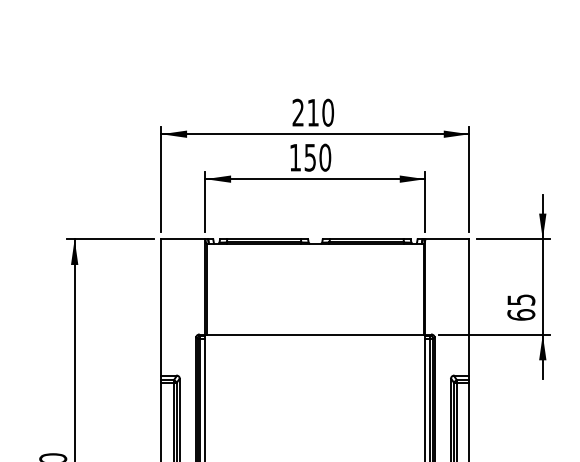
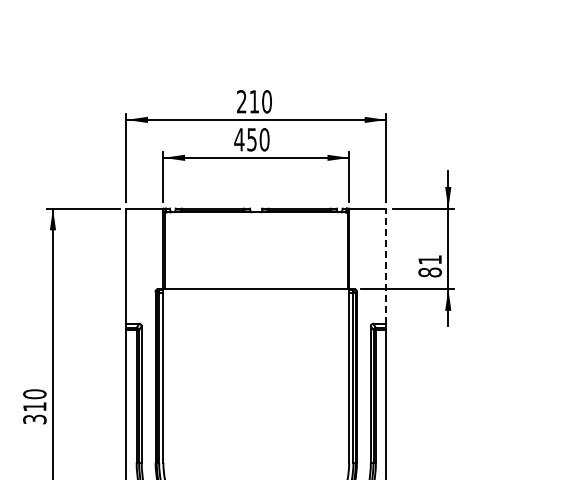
text: (295, 157) -> (239, 139), 150 -> 450
line: (469, 307) -> (386, 266), solid -> dashed
text: (520, 307) -> (429, 266), 65 -> 81

